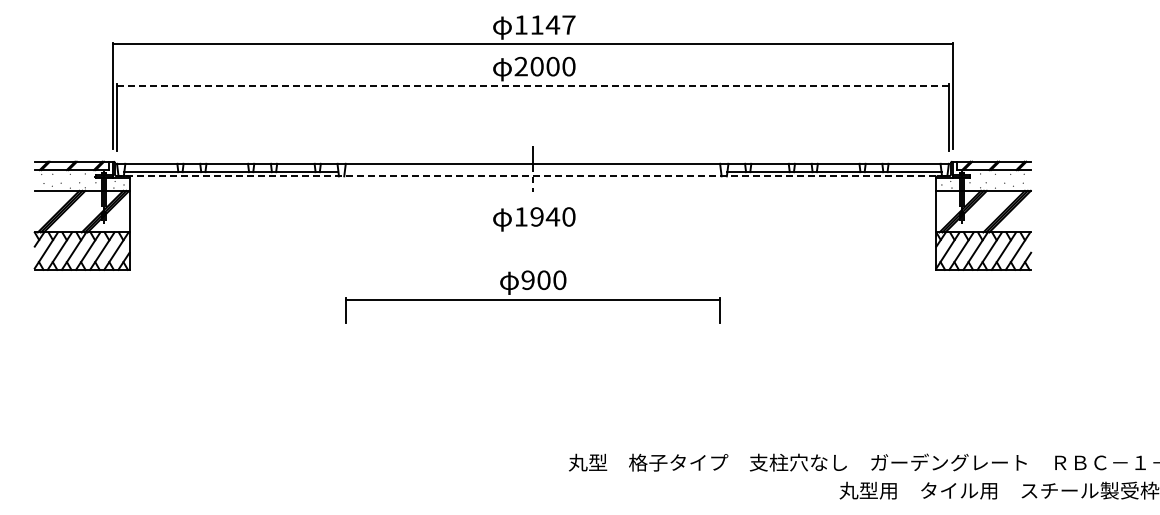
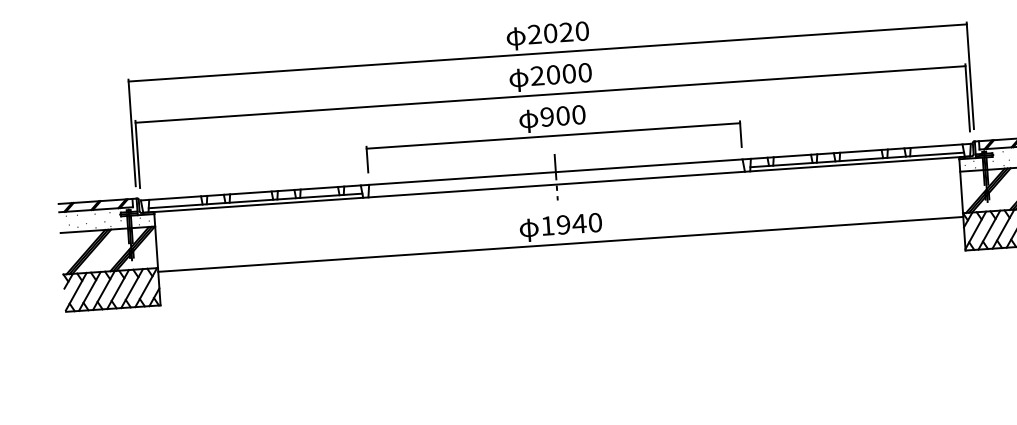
text: (544, 24) -> (557, 32), 1147 -> 2020
line: (532, 85) -> (550, 94), dashed -> solid
line: (532, 176) -> (556, 184), dashed -> solid
line: (532, 236) -> (560, 244), added
part: (532, 296) -> (552, 132), moved

